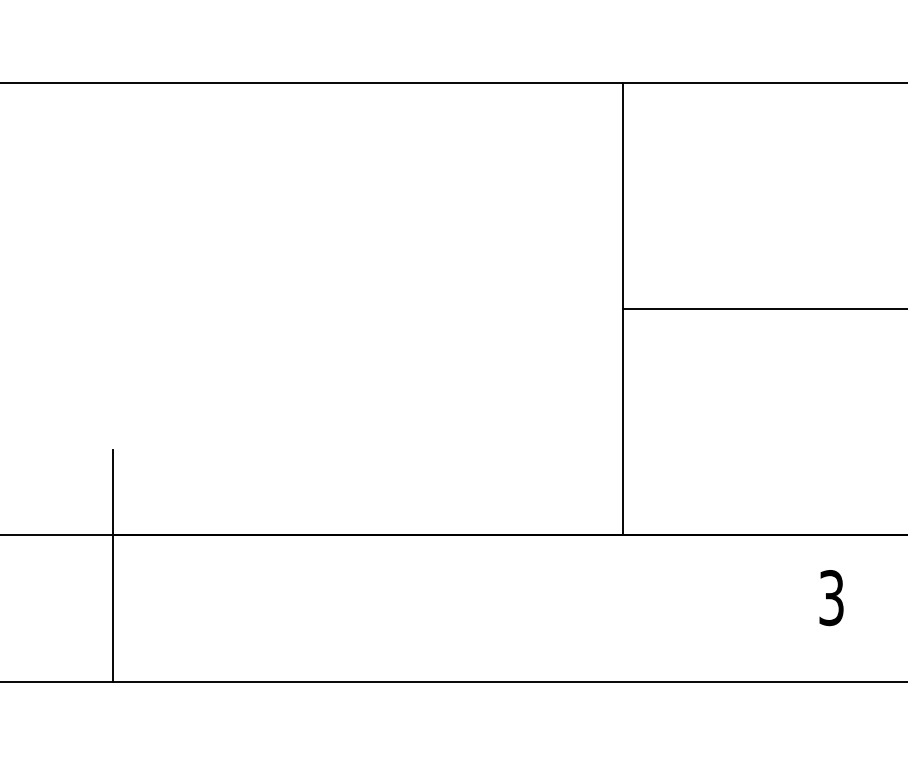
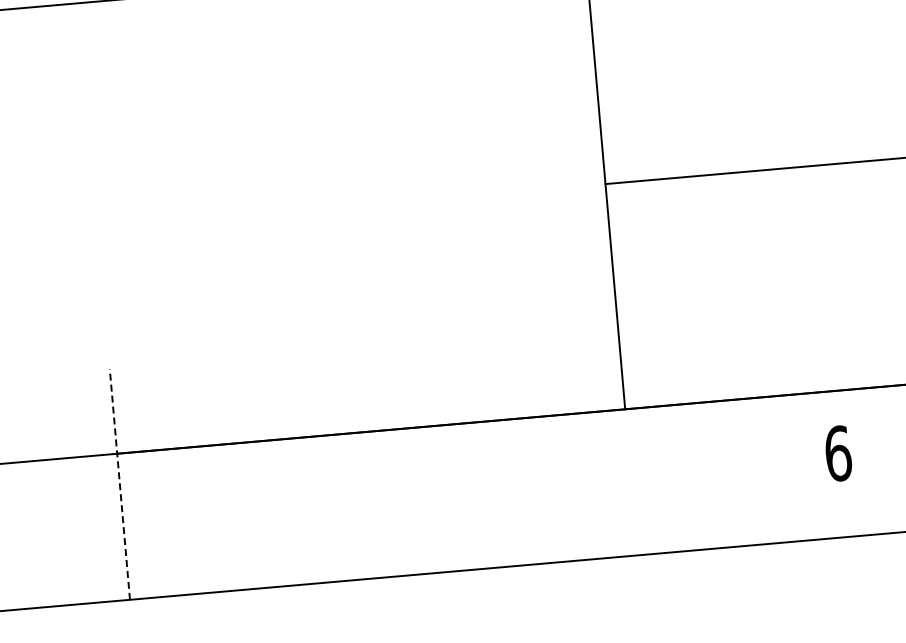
line: (113, 566) -> (120, 484), solid -> dashed
text: (831, 598) -> (838, 454), 3 -> 6

